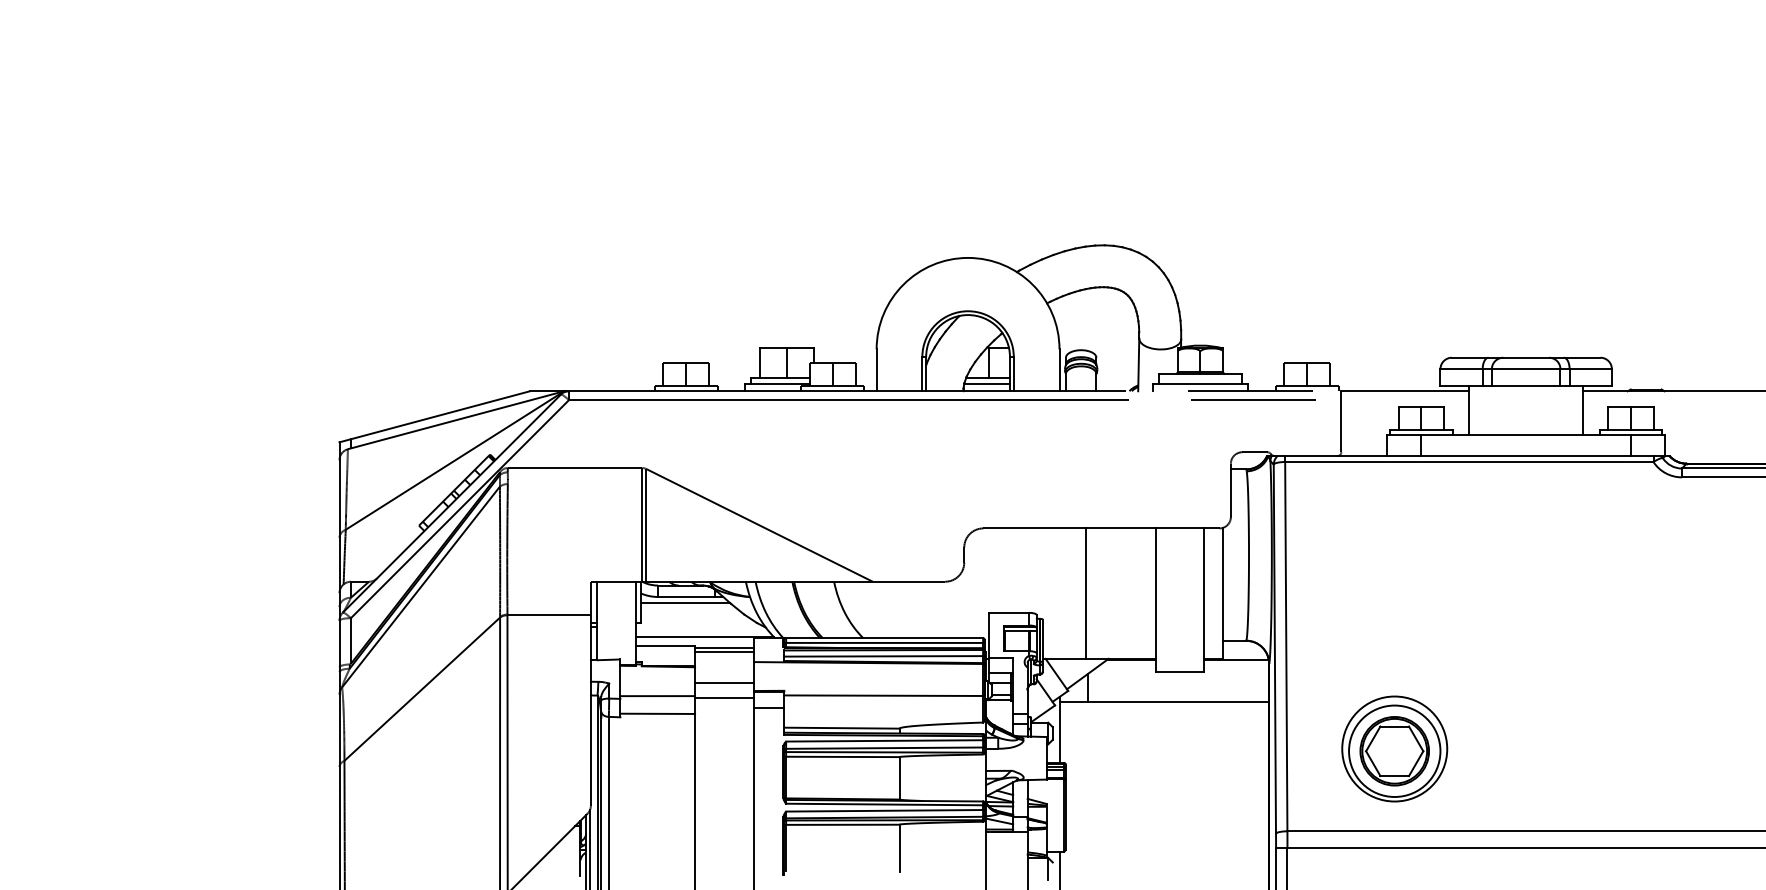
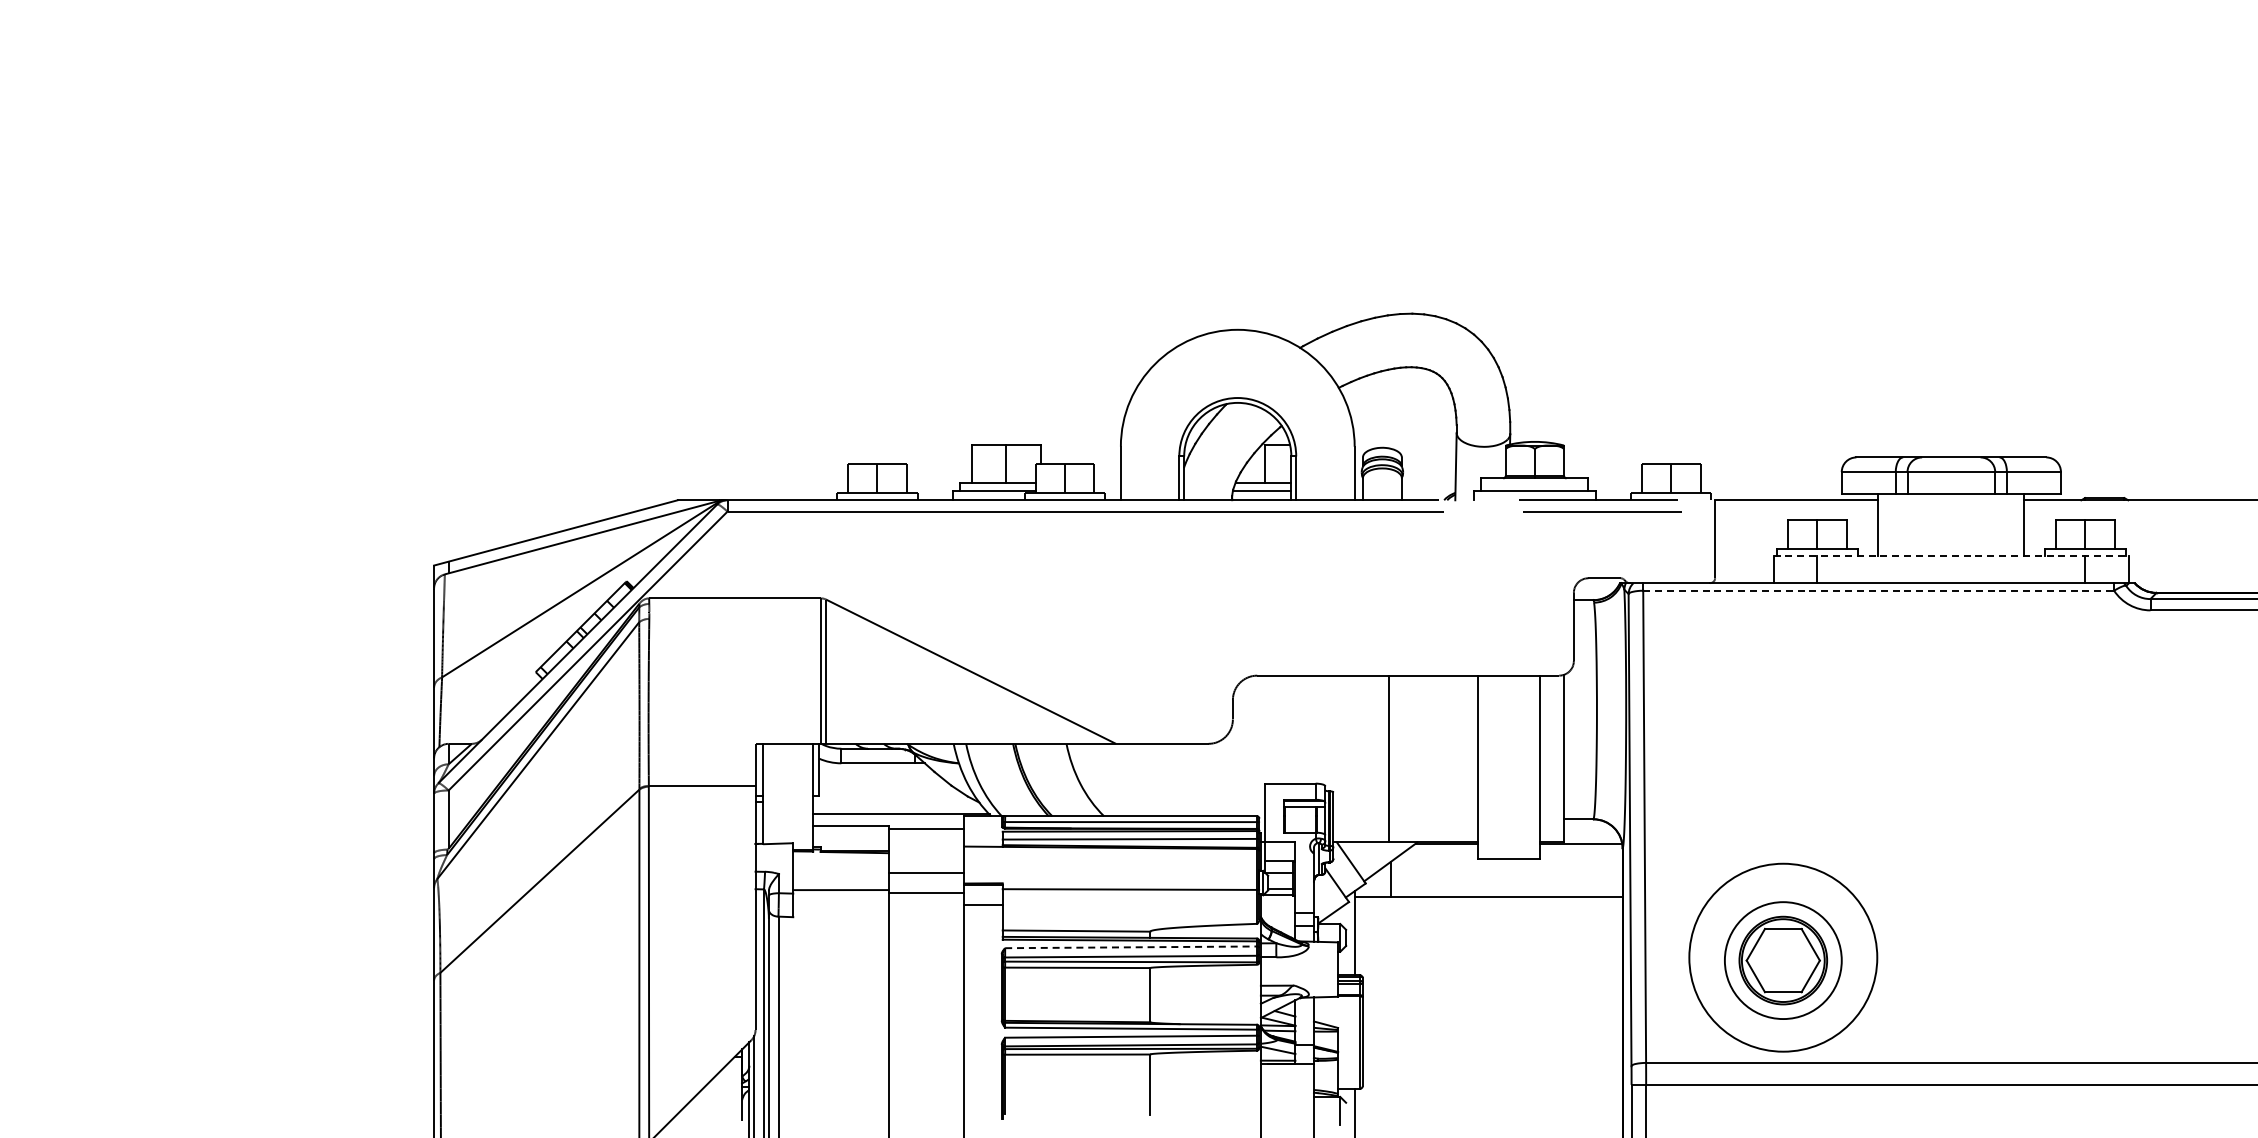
line: (1526, 435) -> (1951, 556), solid -> dashed
line: (1469, 461) -> (1879, 590), solid -> dashed
line: (685, 602) -> (876, 770), removed
line: (724, 651) -> (926, 833), removed
line: (657, 713) -> (840, 912), removed
line: (884, 741) -> (1131, 947), solid -> dashed
circle: (1394, 748) -> (1783, 957), size x1.4

